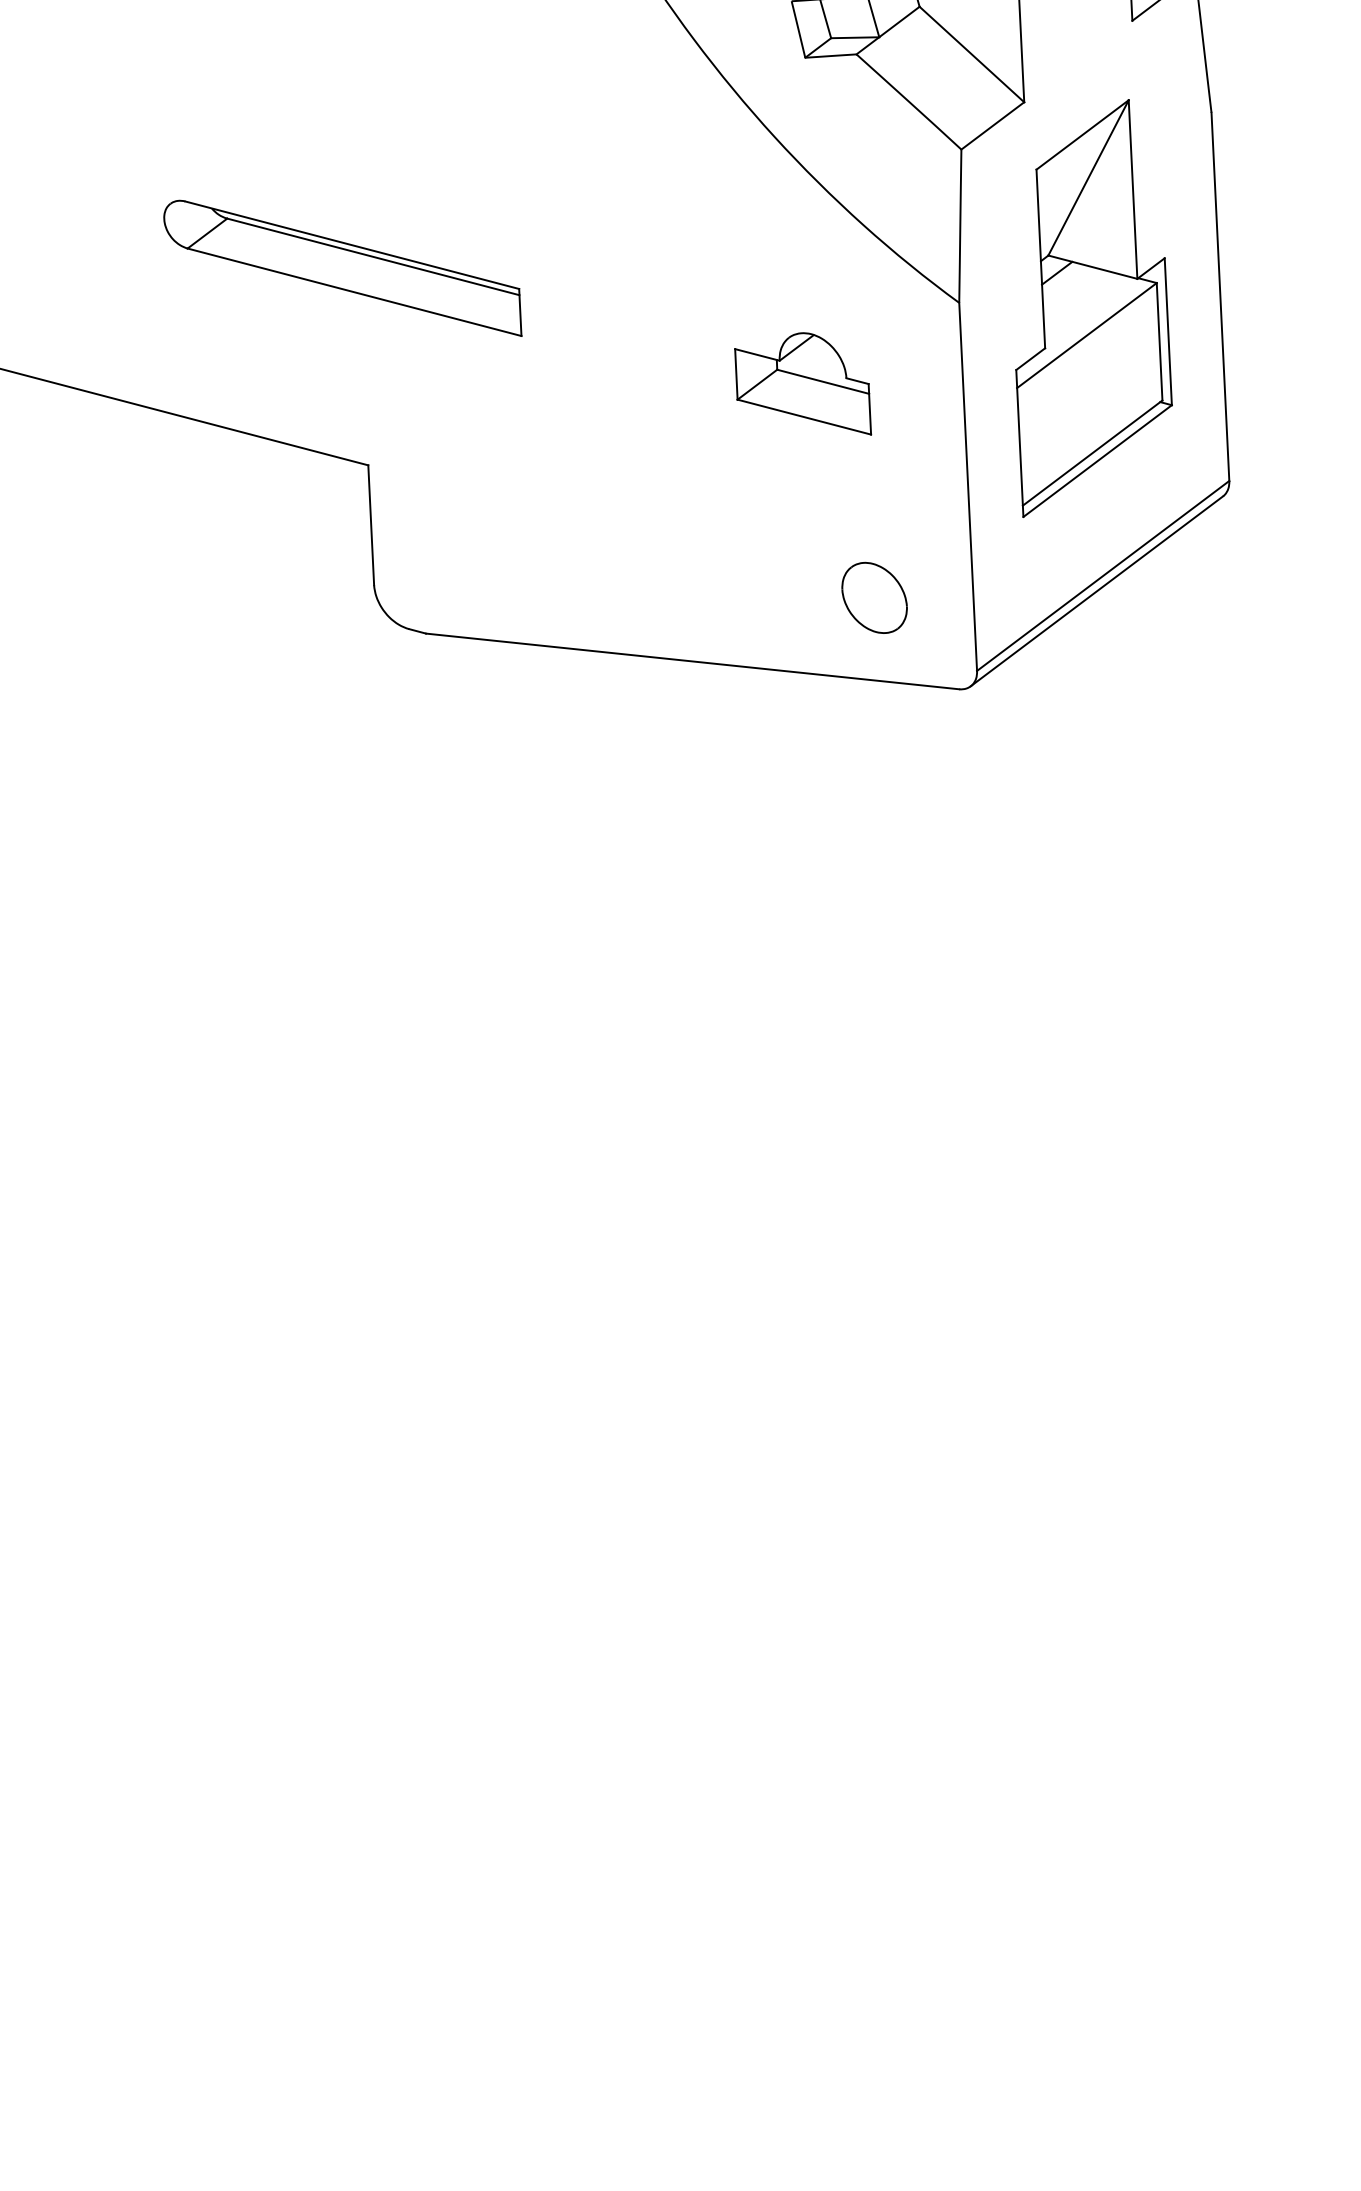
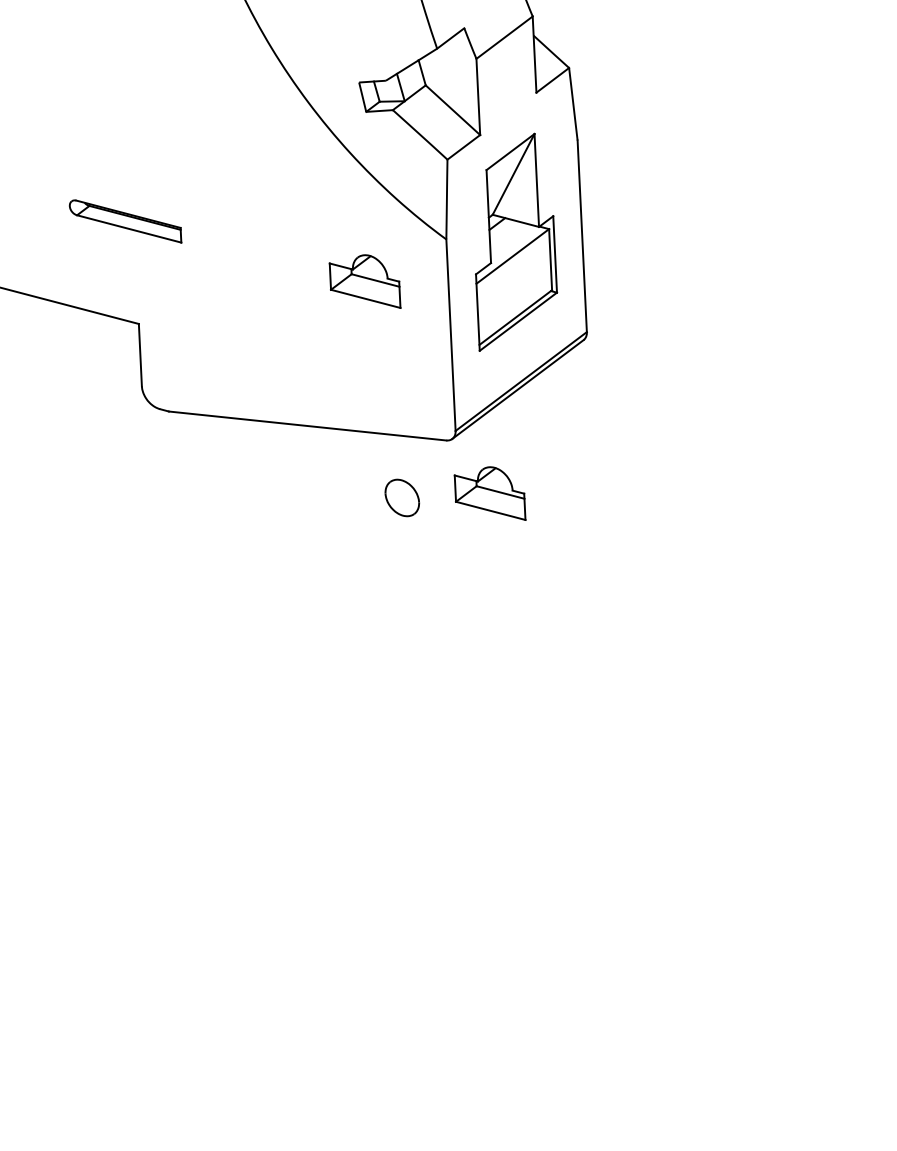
part: (342, 268) -> (125, 221), size x0.6
part: (874, 597) -> (402, 497), moved
part: (1042, 791) -> (489, 493), added

